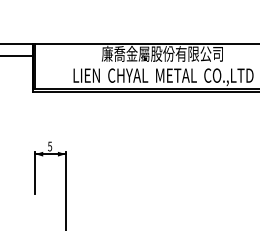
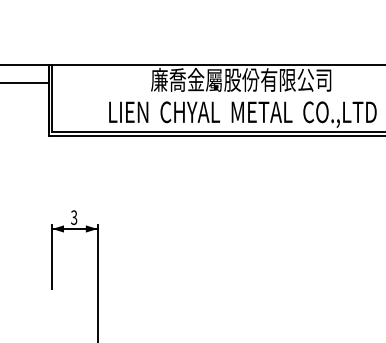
text: (50, 144) -> (74, 214), 5 -> 3

